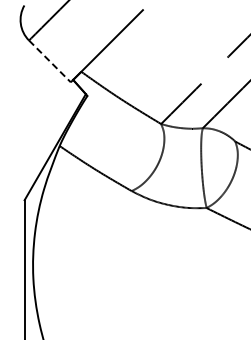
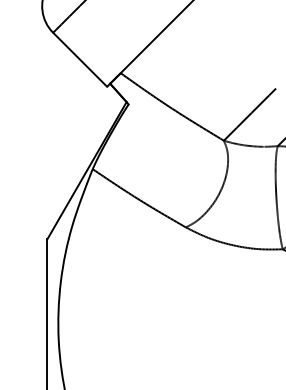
line: (49, 61) -> (79, 59), dashed -> solid

